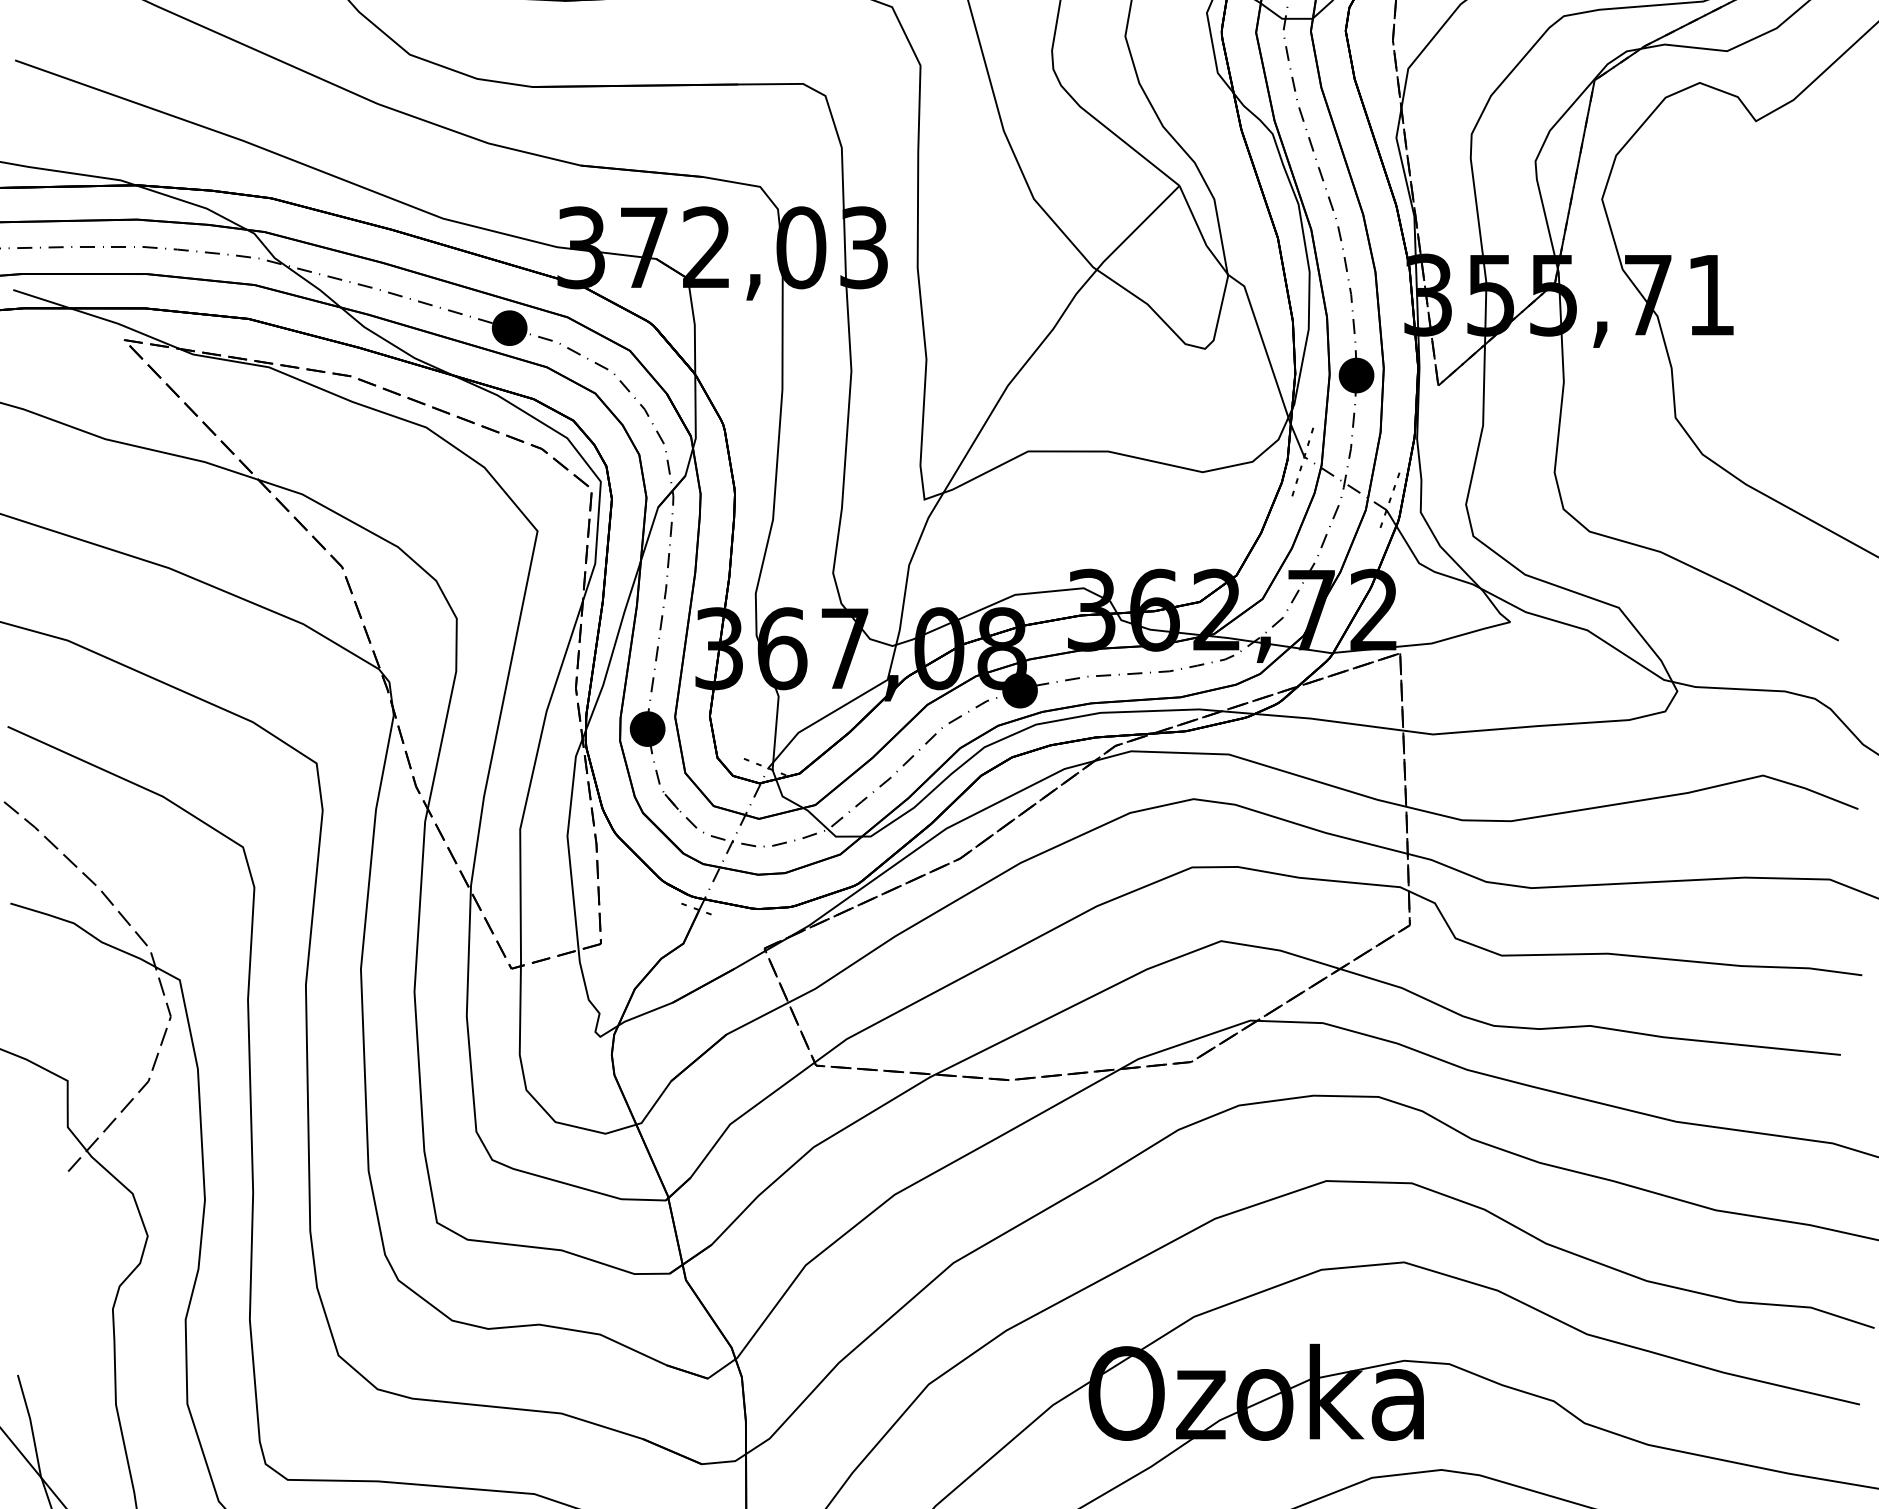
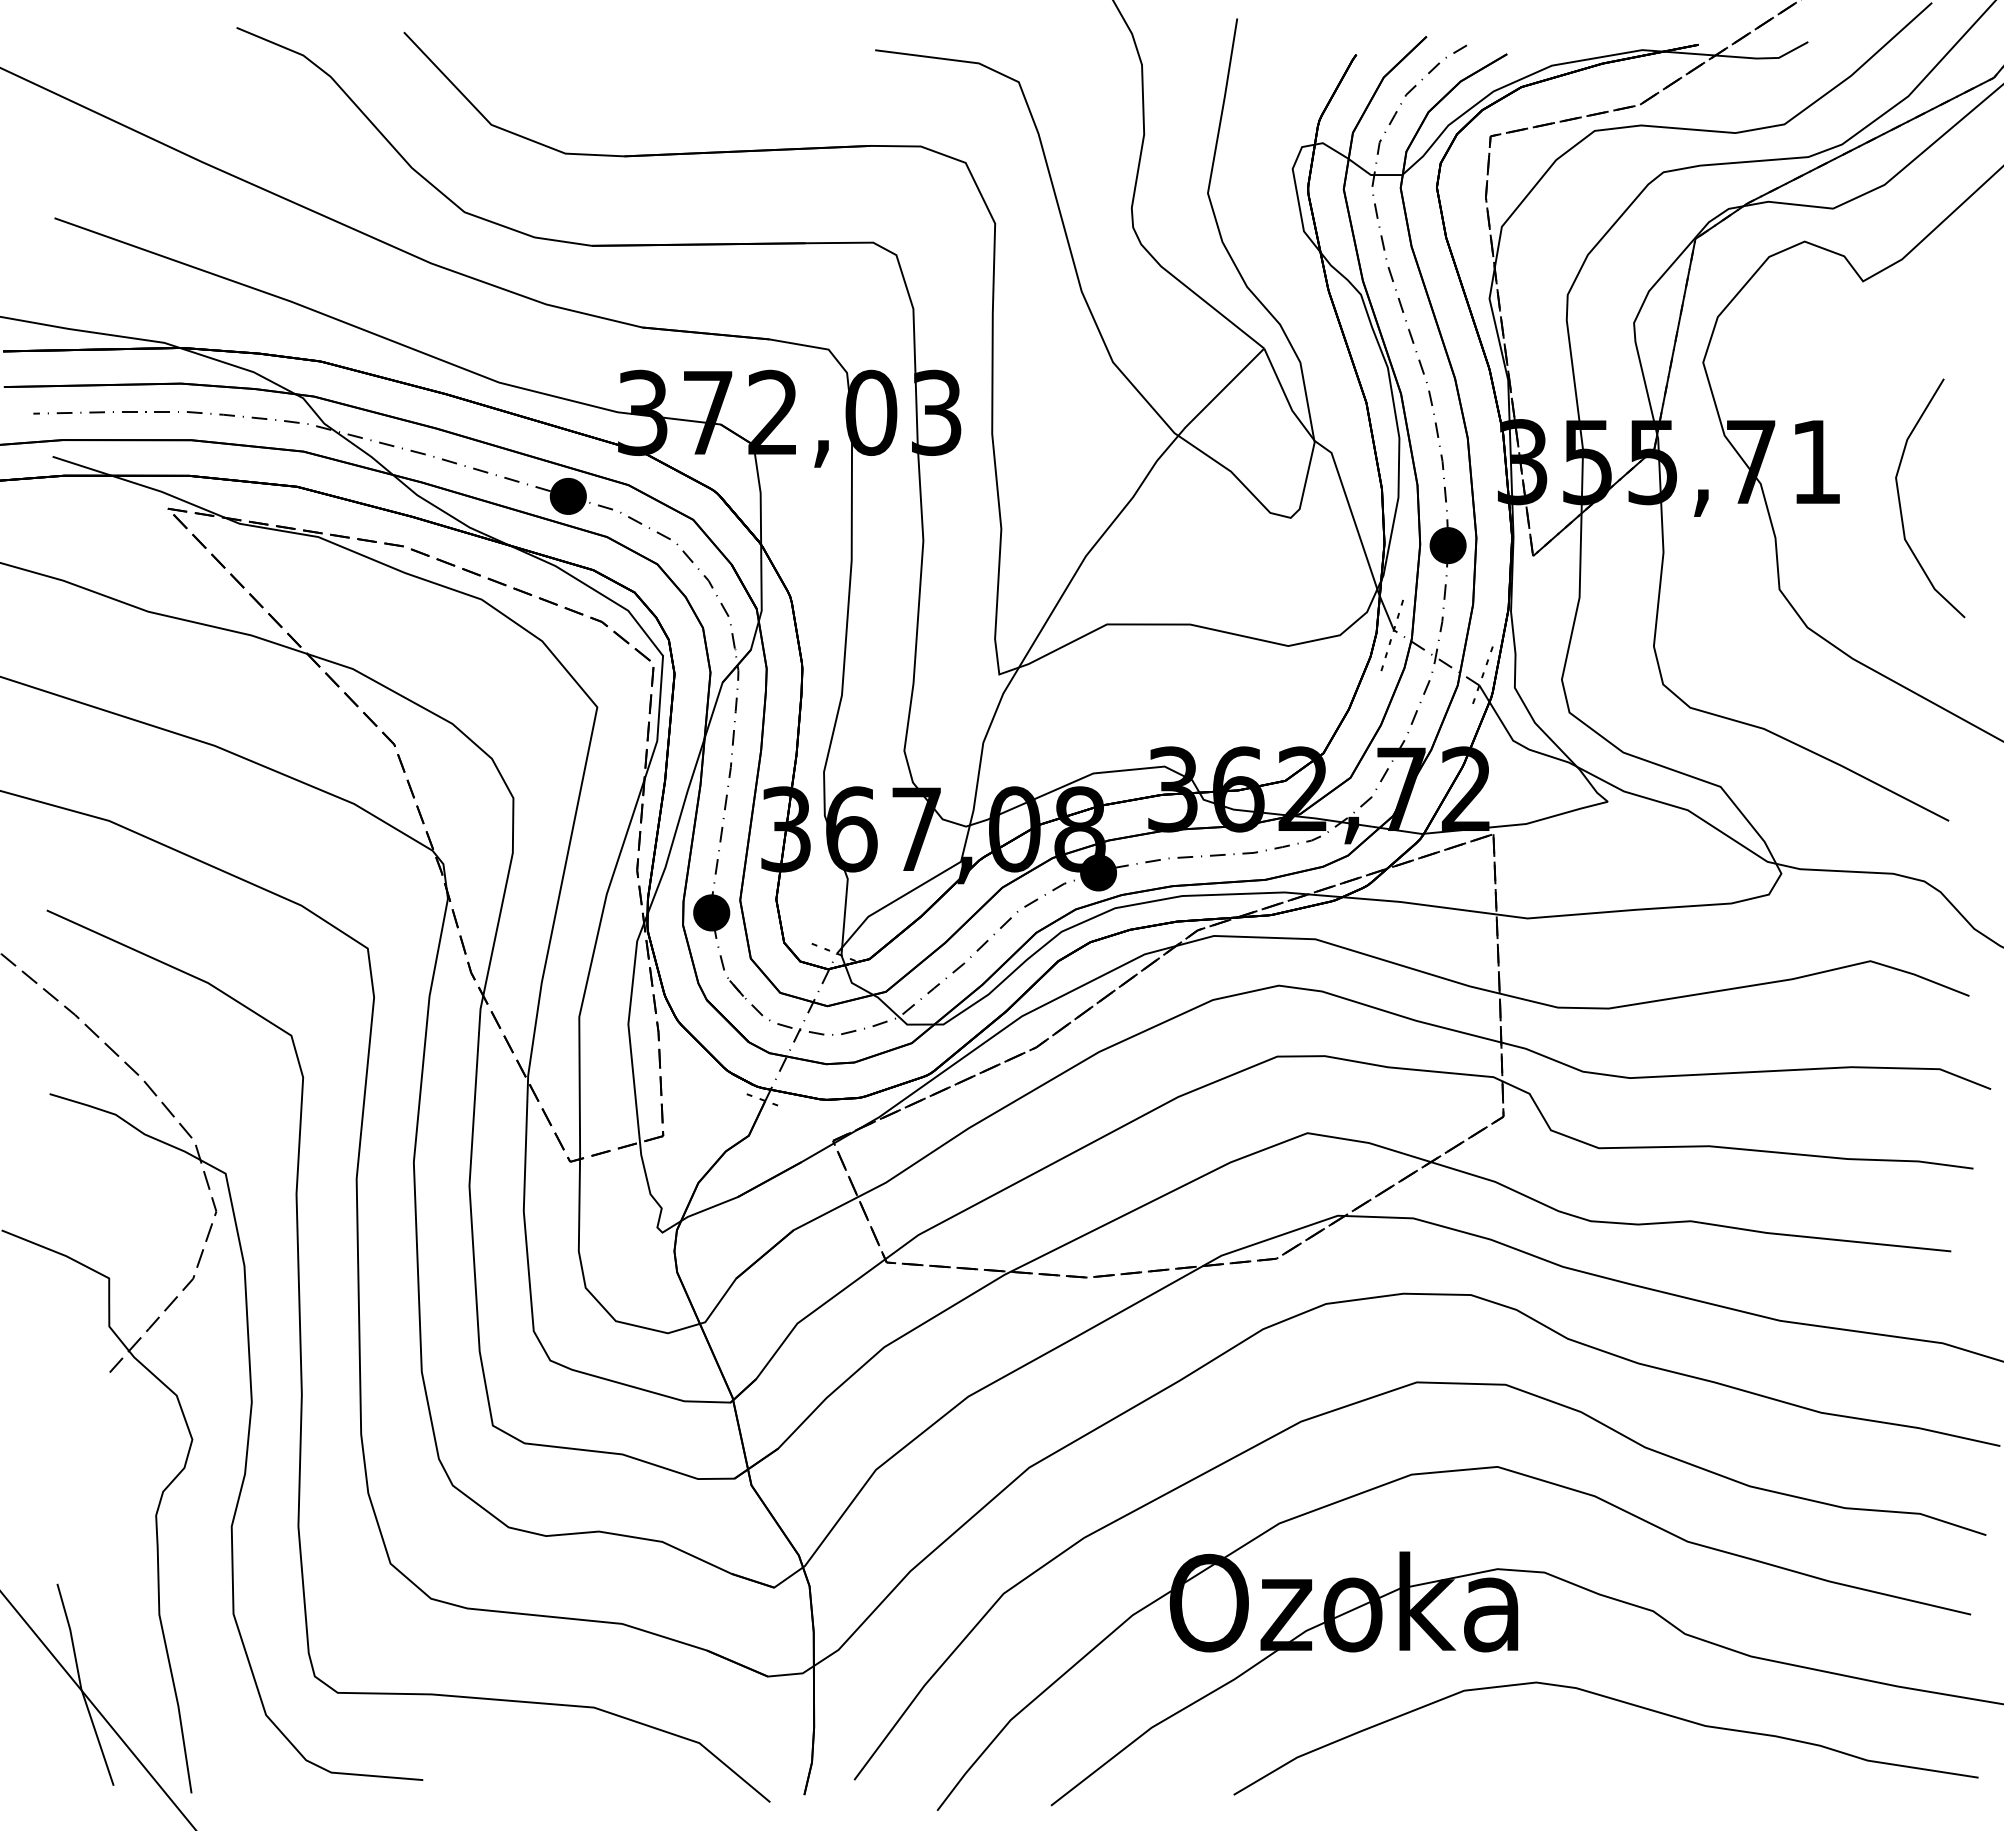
curve: (1792, 331) -> (1900, 499), added

